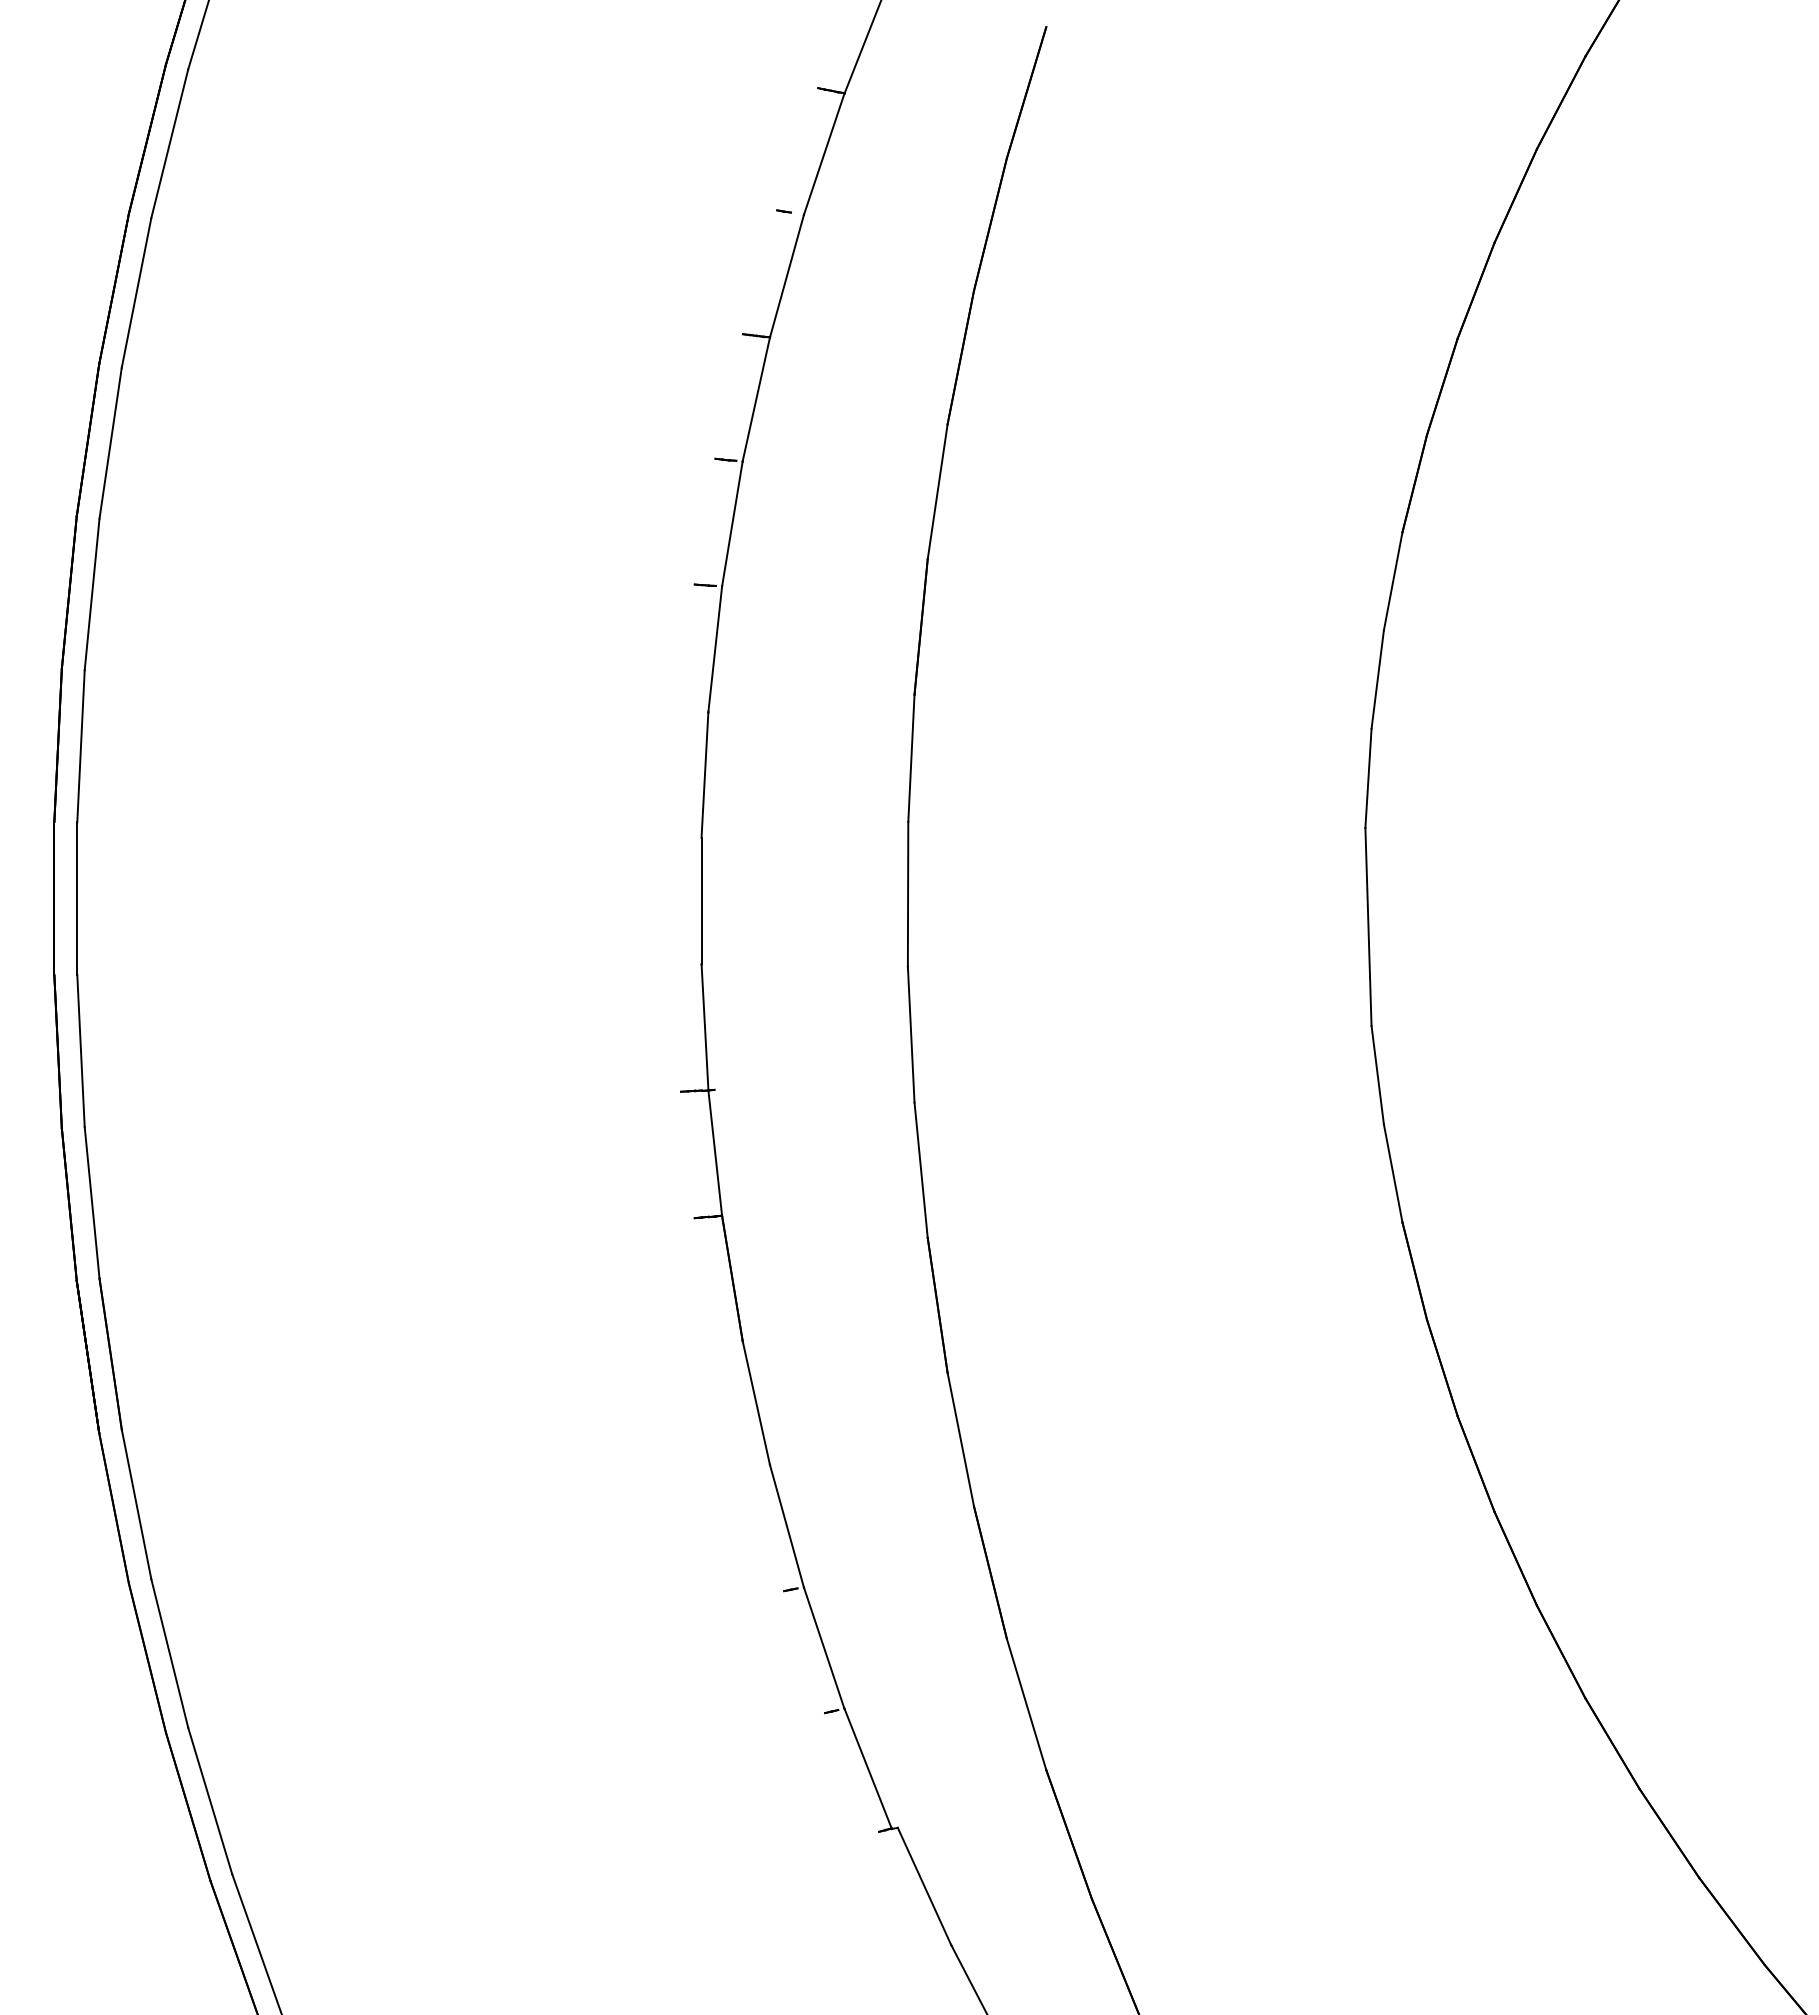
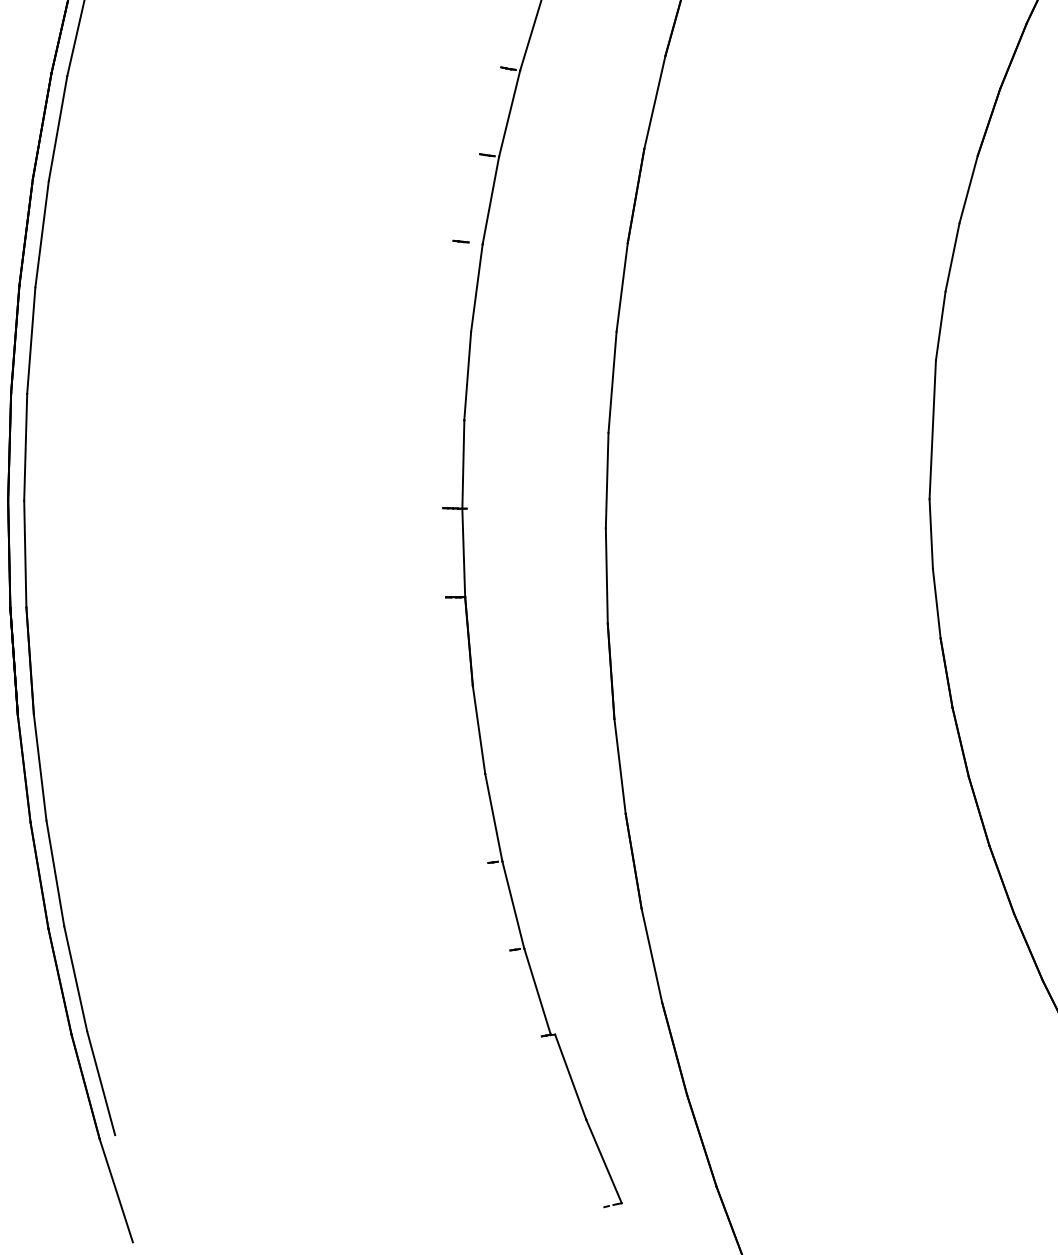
line: (677, 710) -> (461, 241), added

